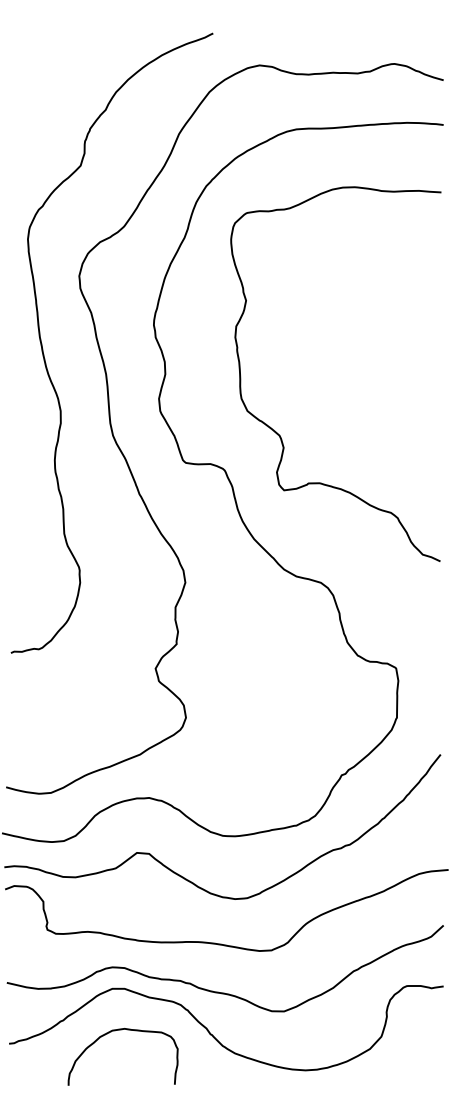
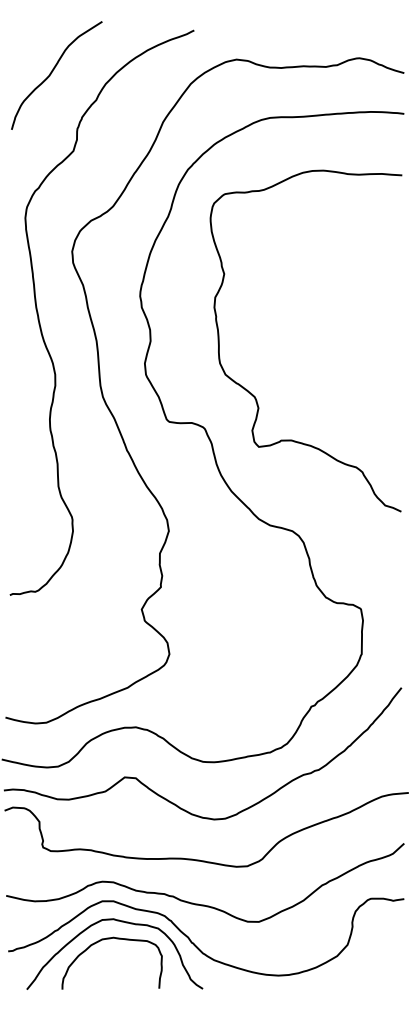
curve: (57, 80) -> (52, 73), added
curve: (135, 1012) -> (123, 922), added

